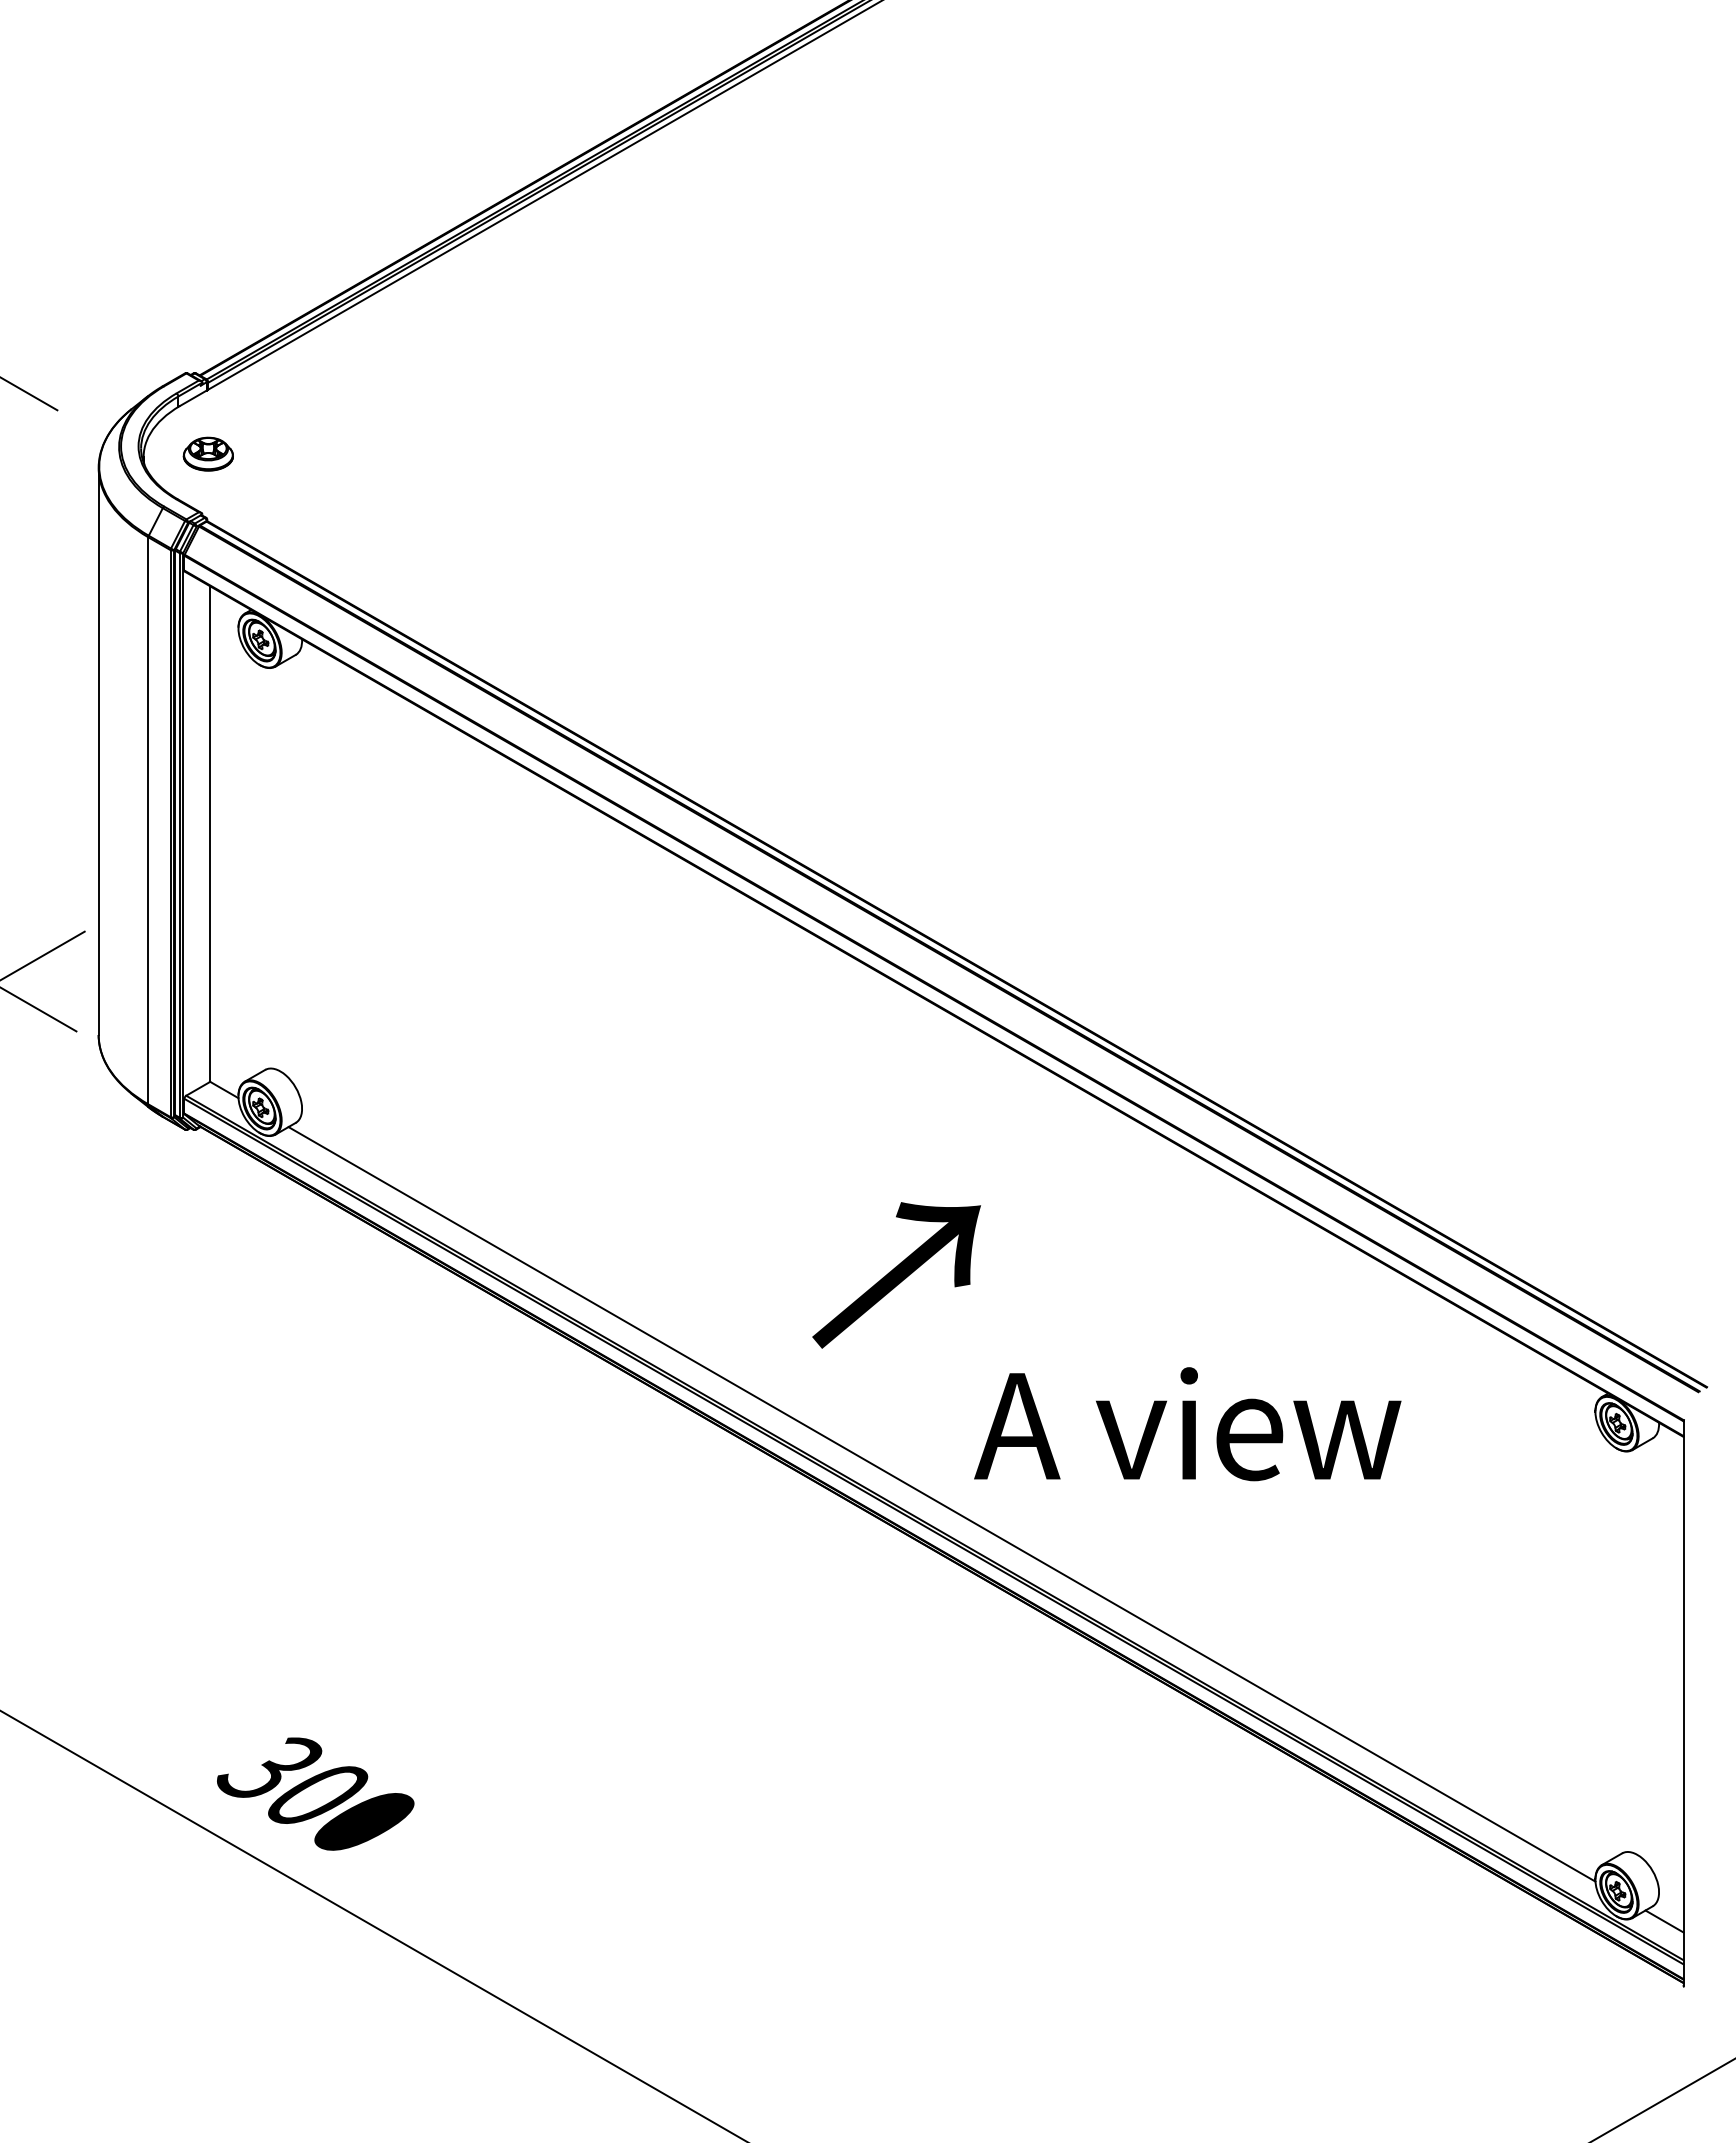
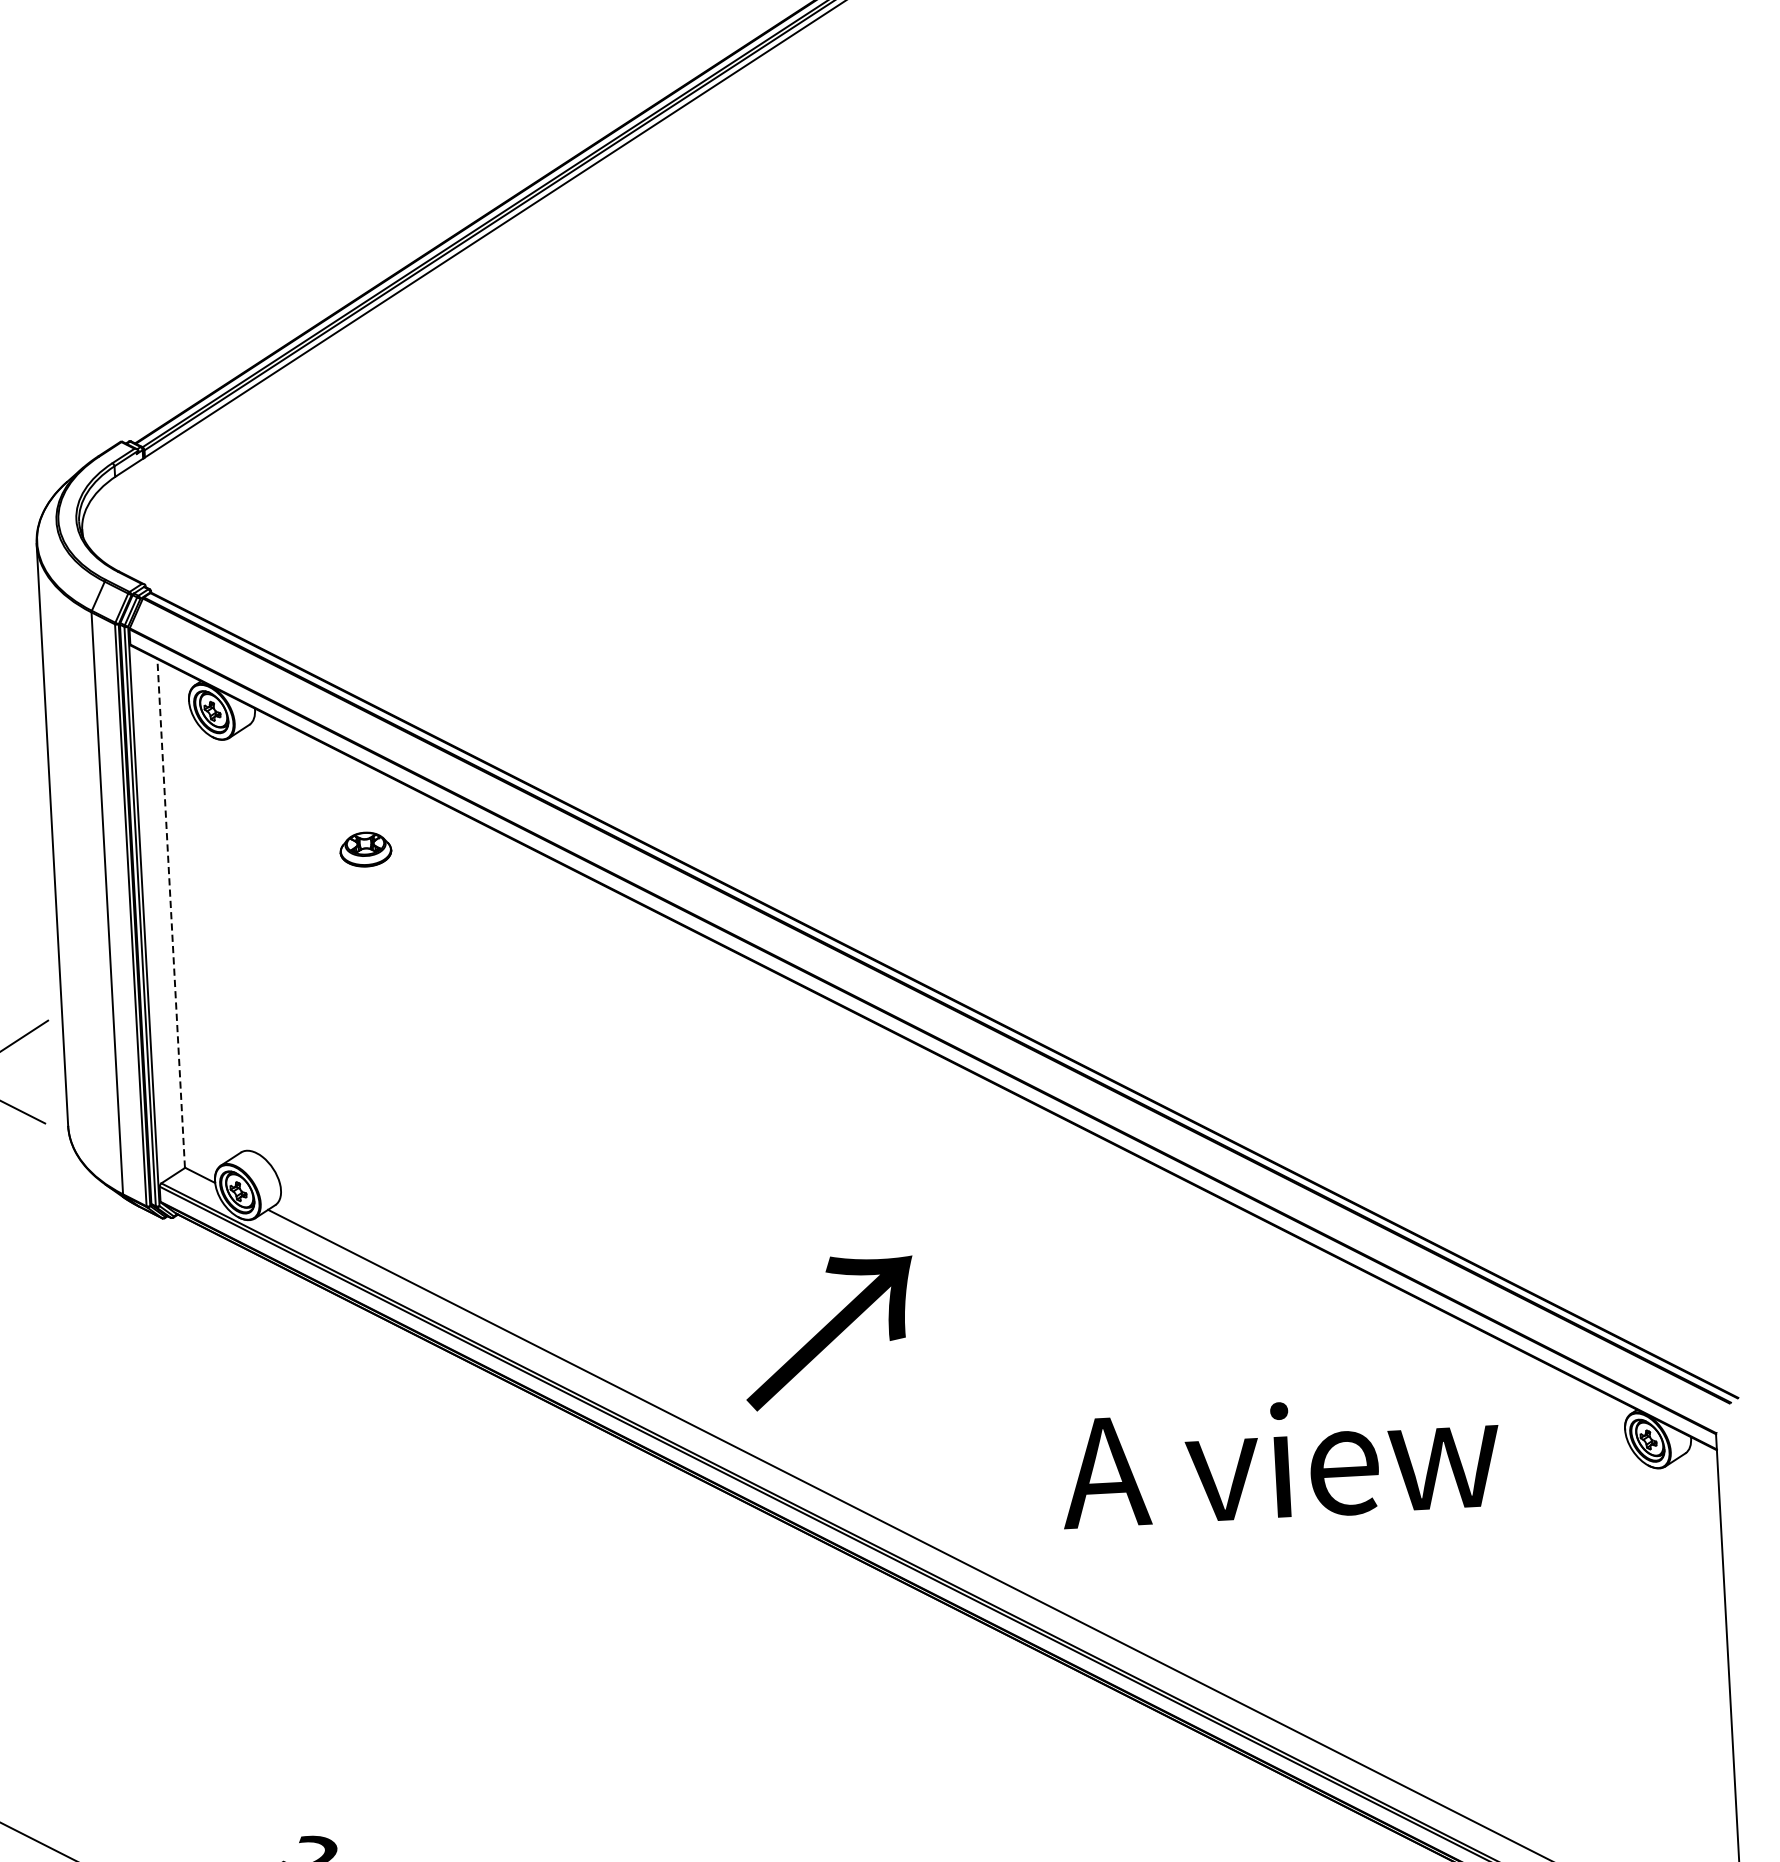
part: (207, 453) -> (364, 848), moved
line: (209, 833) -> (170, 912), solid -> dashed
text: (896, 1275) -> (829, 1332), moved
text: (1187, 1424) -> (1280, 1461), moved

